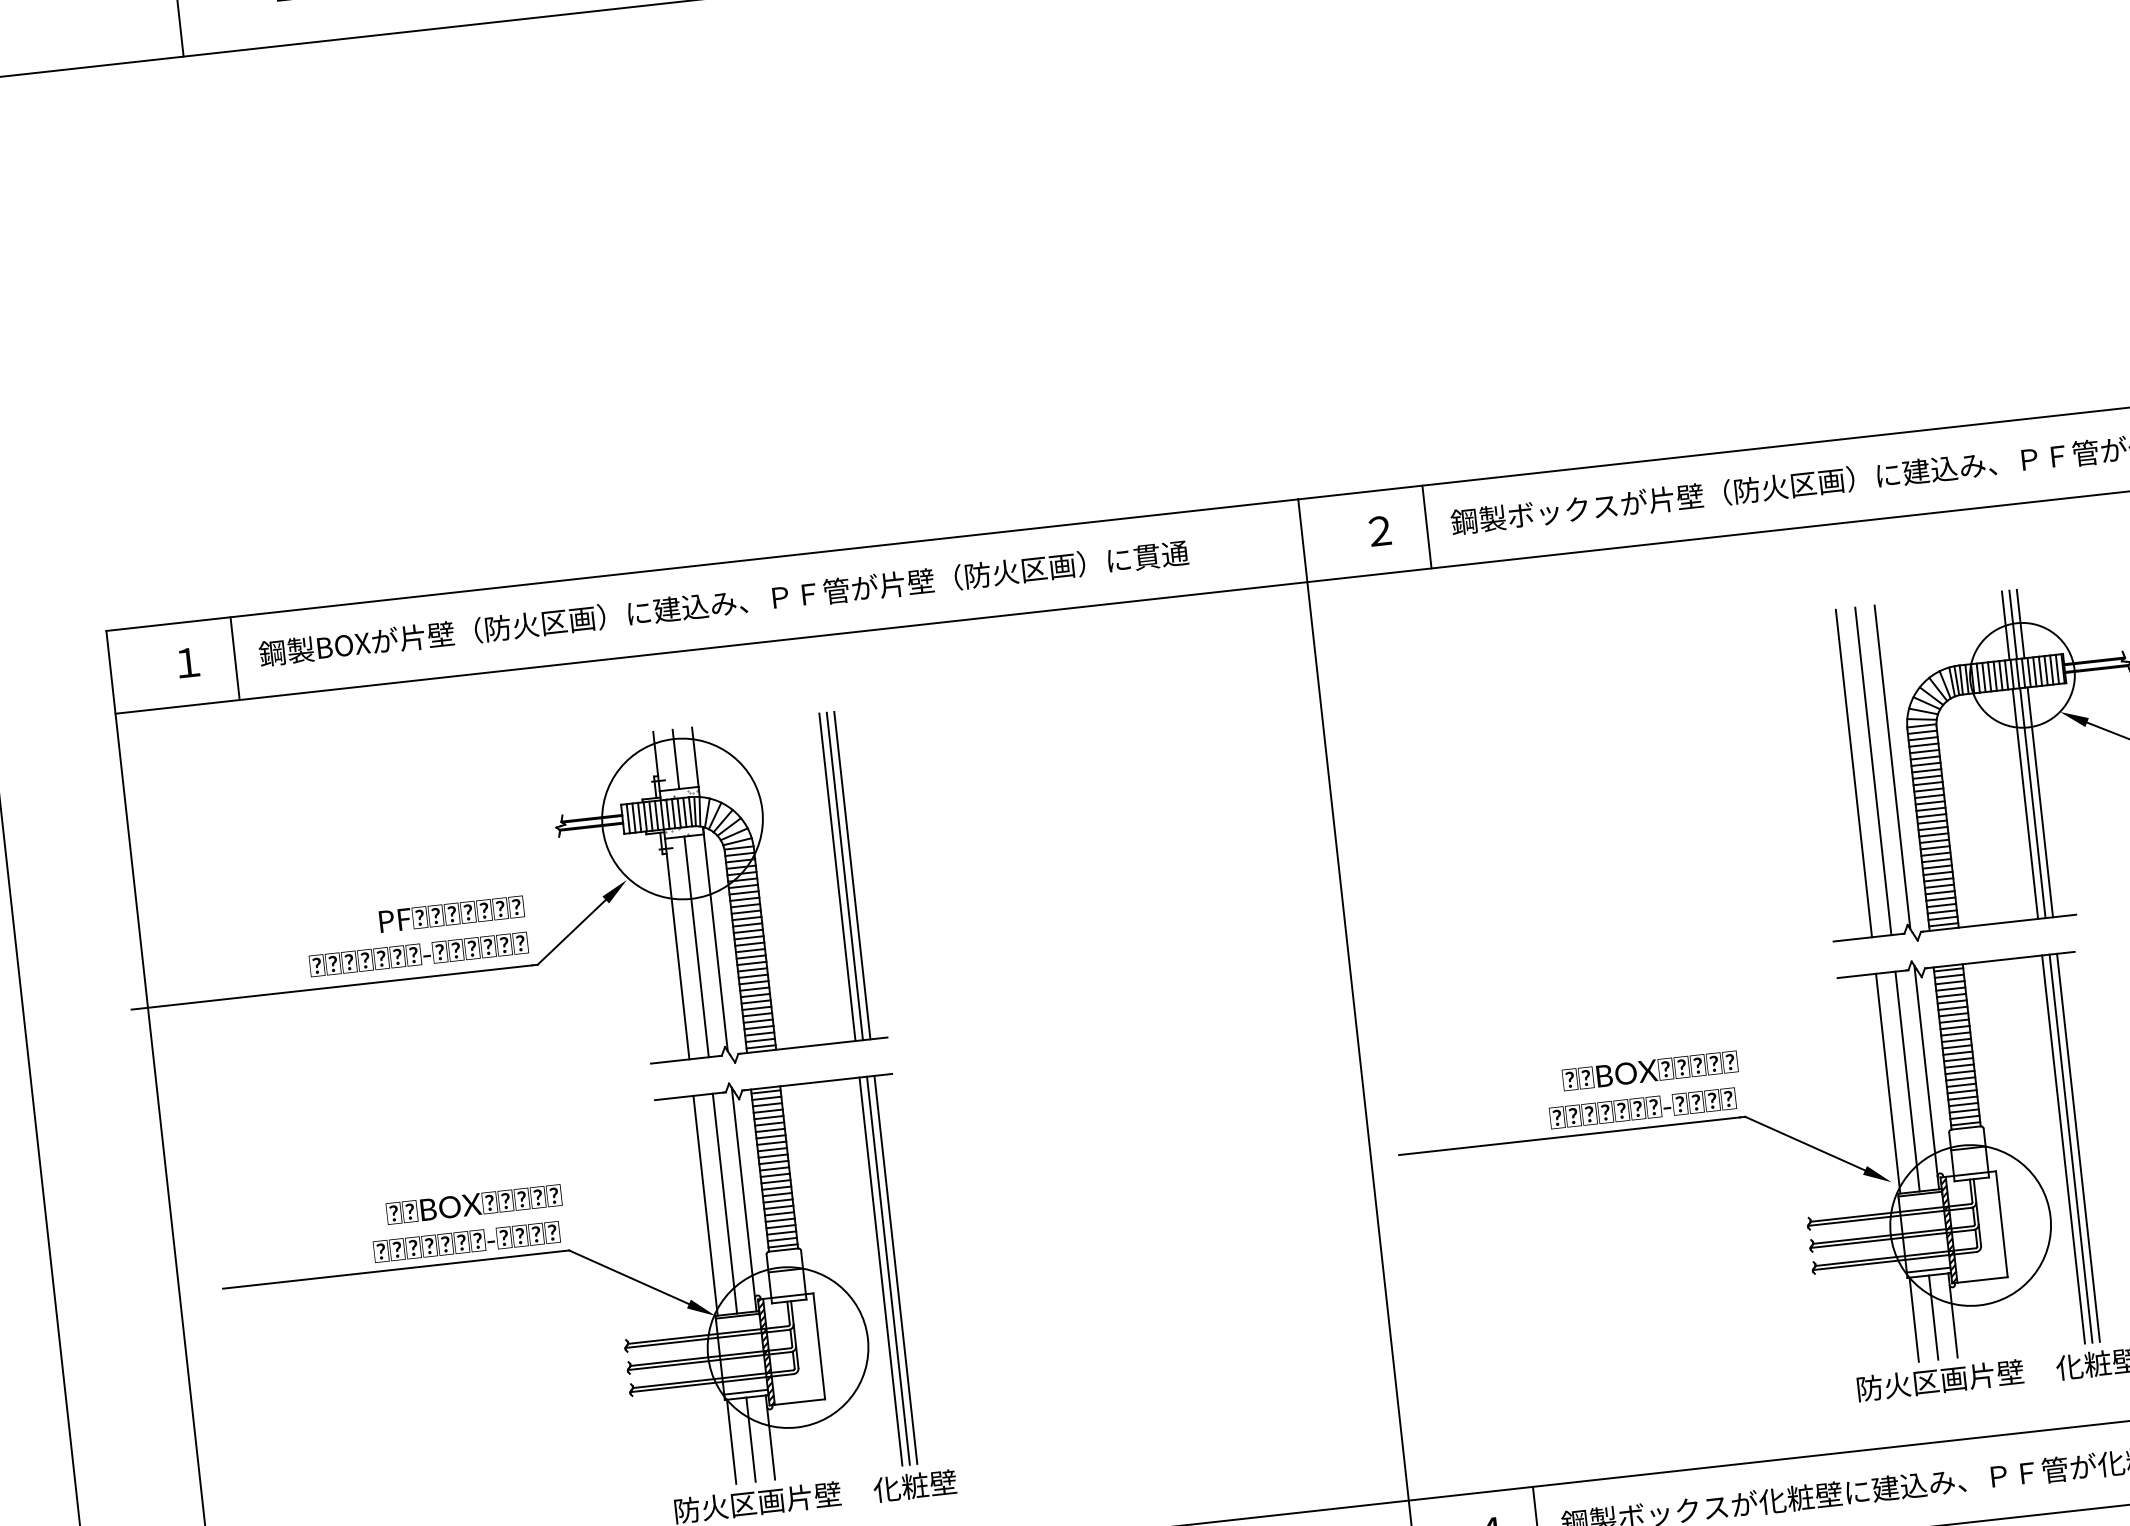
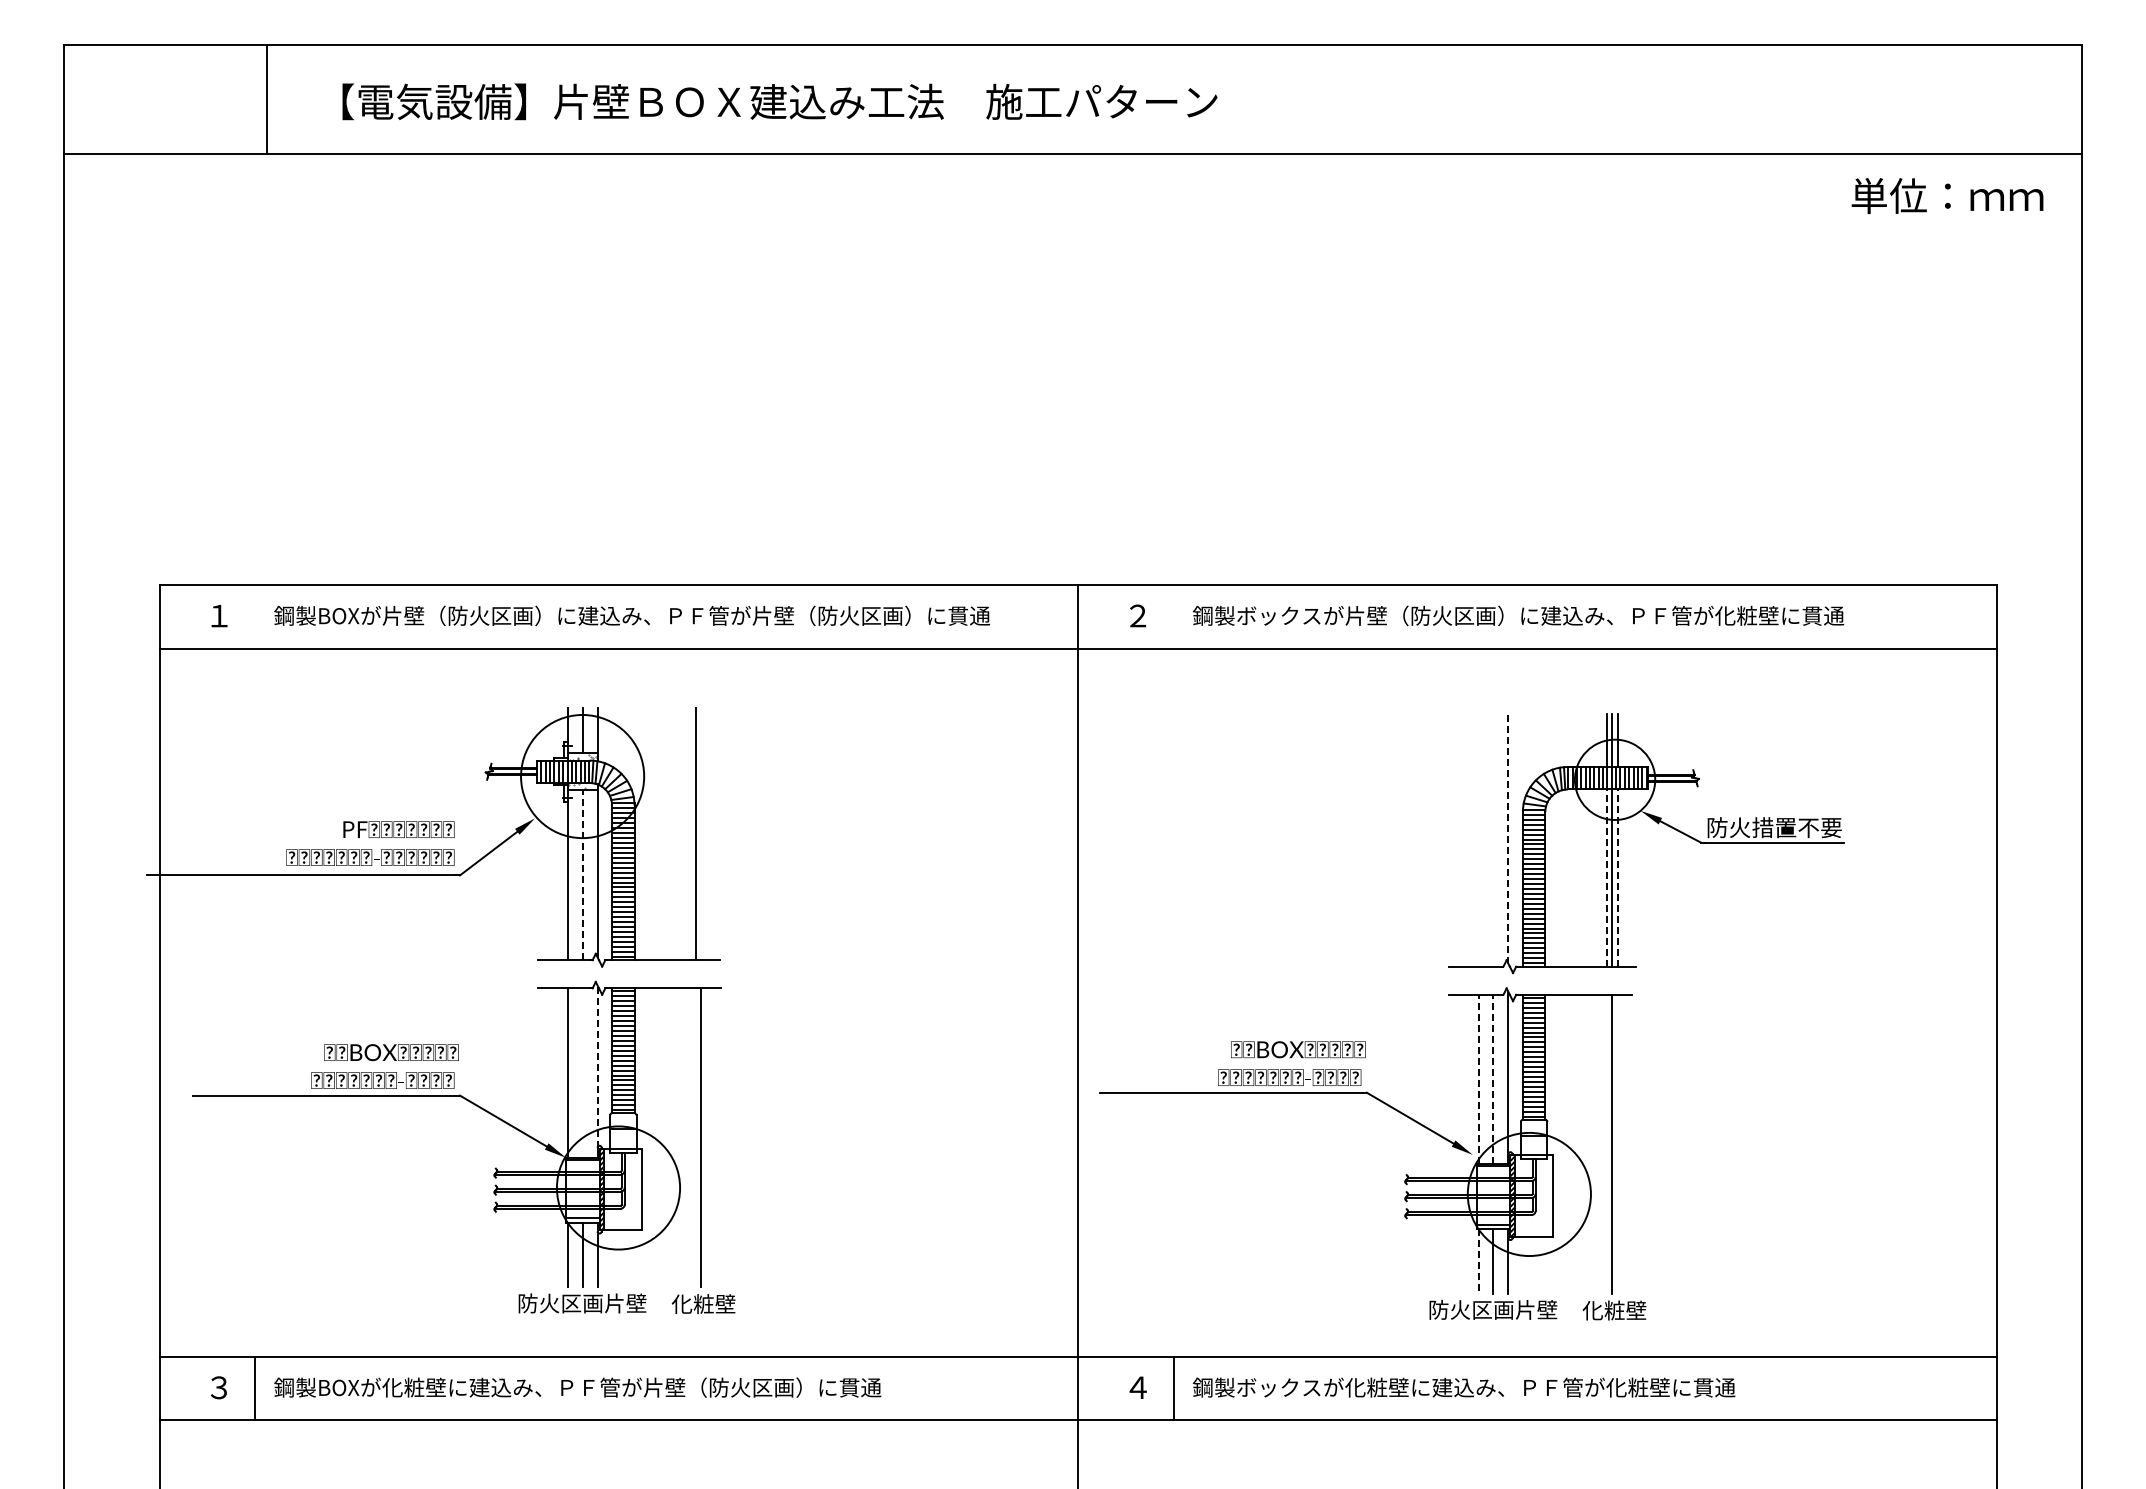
line: (1427, 526) -> (1174, 616), removed
line: (235, 658) -> (255, 616), removed
line: (1892, 768) -> (1508, 839), solid -> dashed
line: (1873, 771) -> (1493, 840), removed
line: (1853, 773) -> (1478, 840), removed
line: (2041, 802) -> (1618, 878), solid -> dashed
line: (2025, 804) -> (1606, 878), solid -> dashed
line: (852, 874) -> (707, 833), removed
line: (844, 875) -> (701, 833), removed
line: (696, 946) -> (582, 874), solid -> dashed
line: (1907, 1081) -> (1493, 1079), solid -> dashed
line: (1888, 1083) -> (1478, 1079), solid -> dashed
line: (2078, 1146) -> (1618, 1143), removed
line: (2063, 1148) -> (1606, 1143), removed
line: (743, 1192) -> (597, 1066), solid -> dashed
line: (724, 1202) -> (582, 1072), removed
line: (896, 1269) -> (707, 1137), removed
line: (880, 1271) -> (695, 1137), removed
line: (1914, 1319) -> (1478, 1261), solid -> dashed

